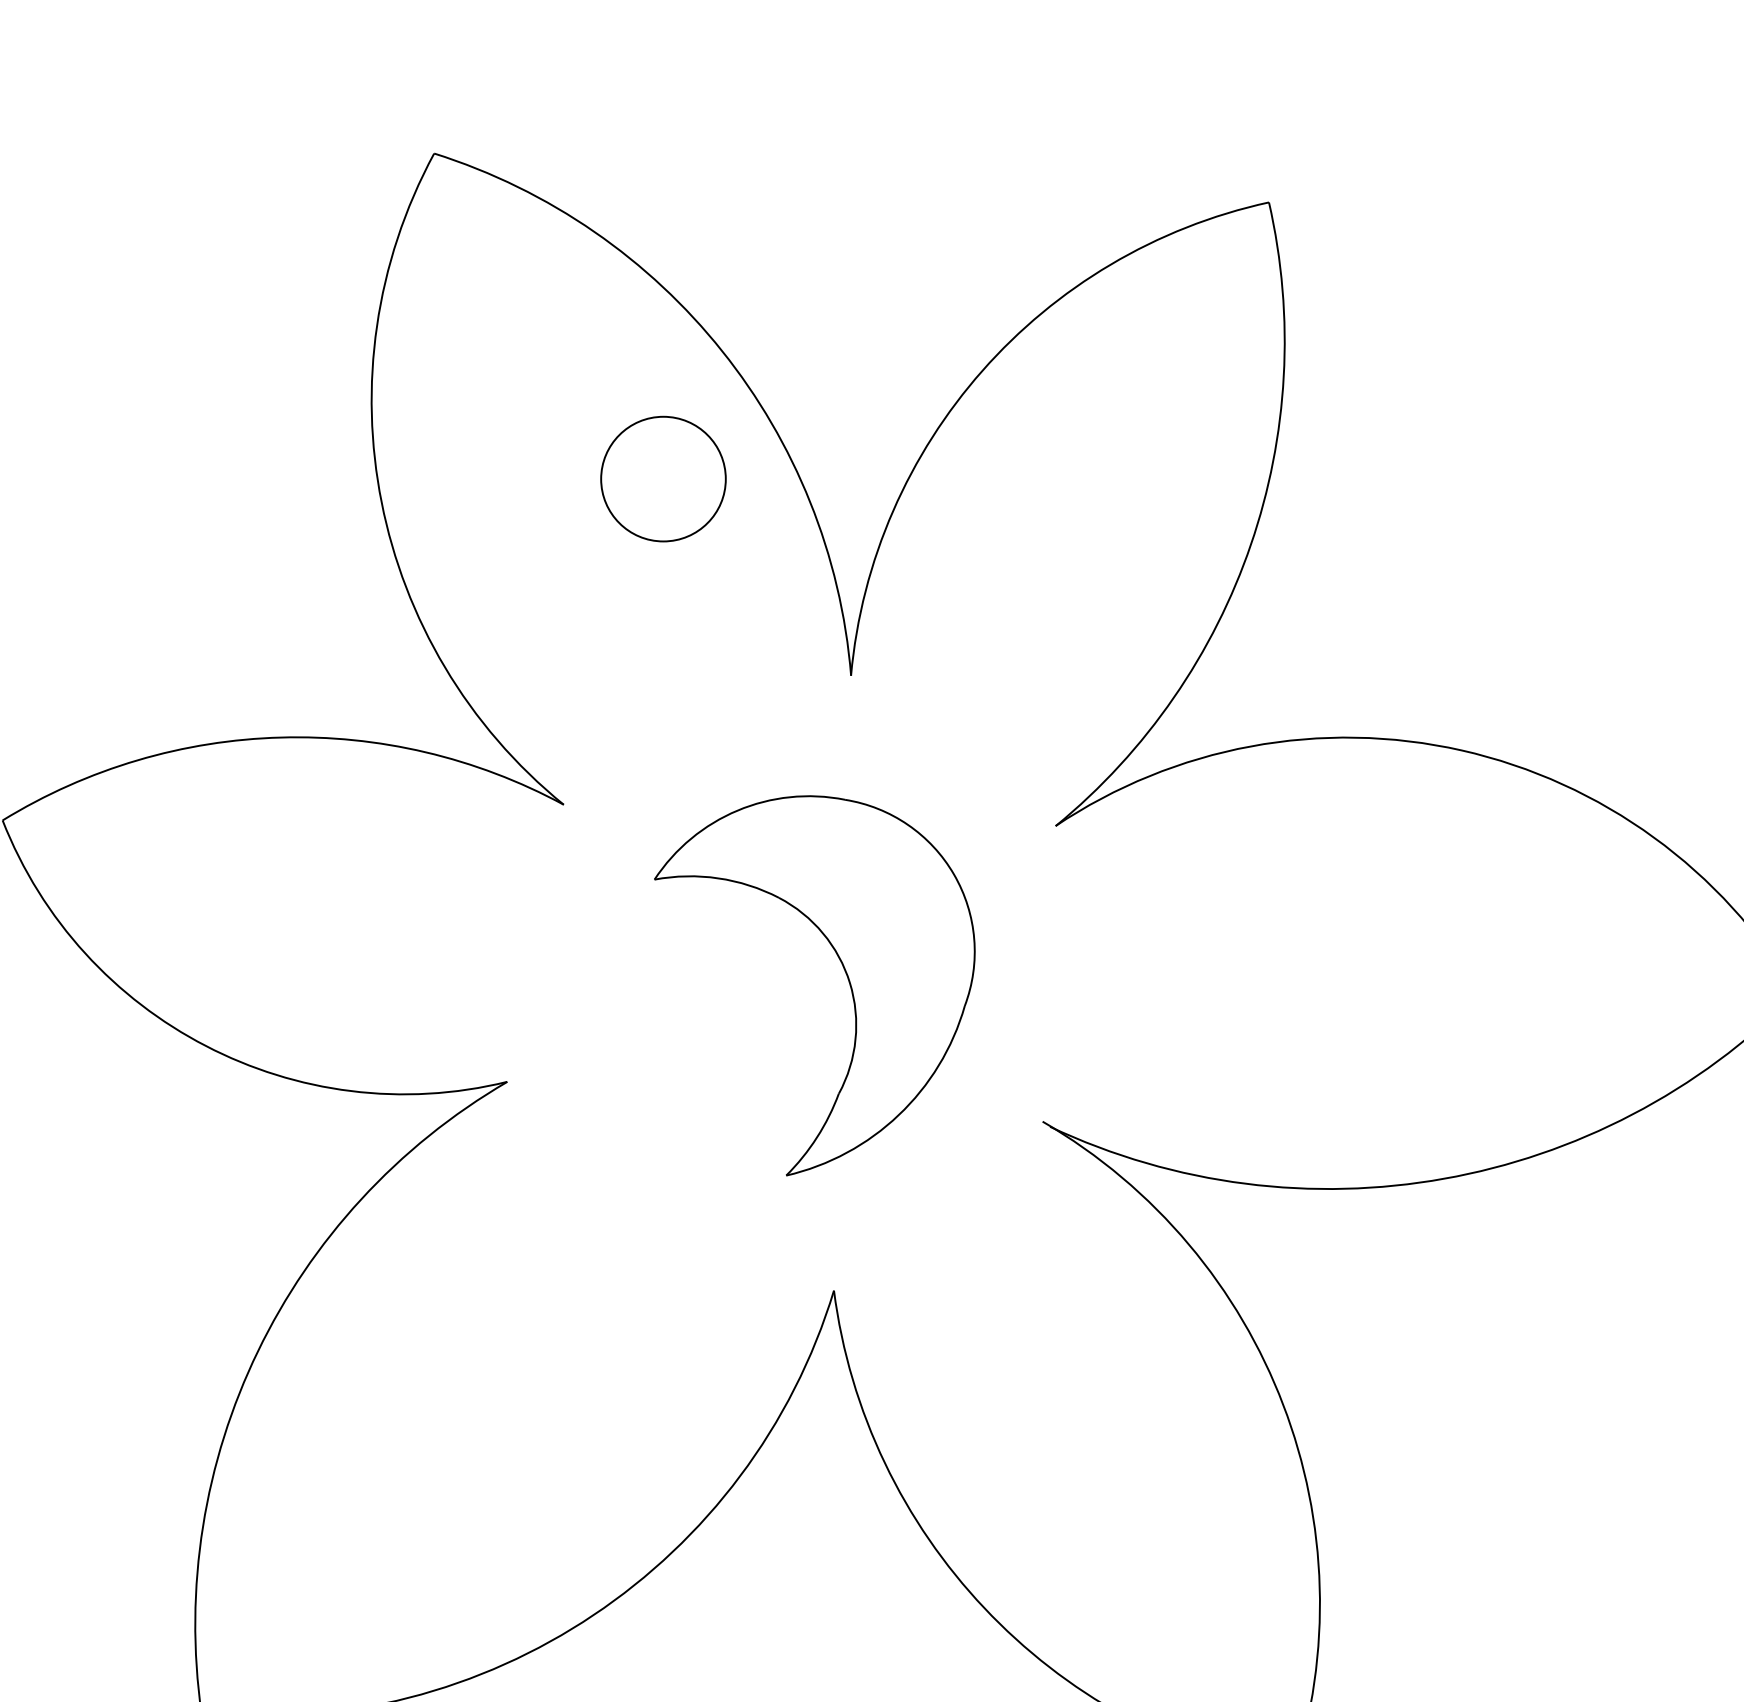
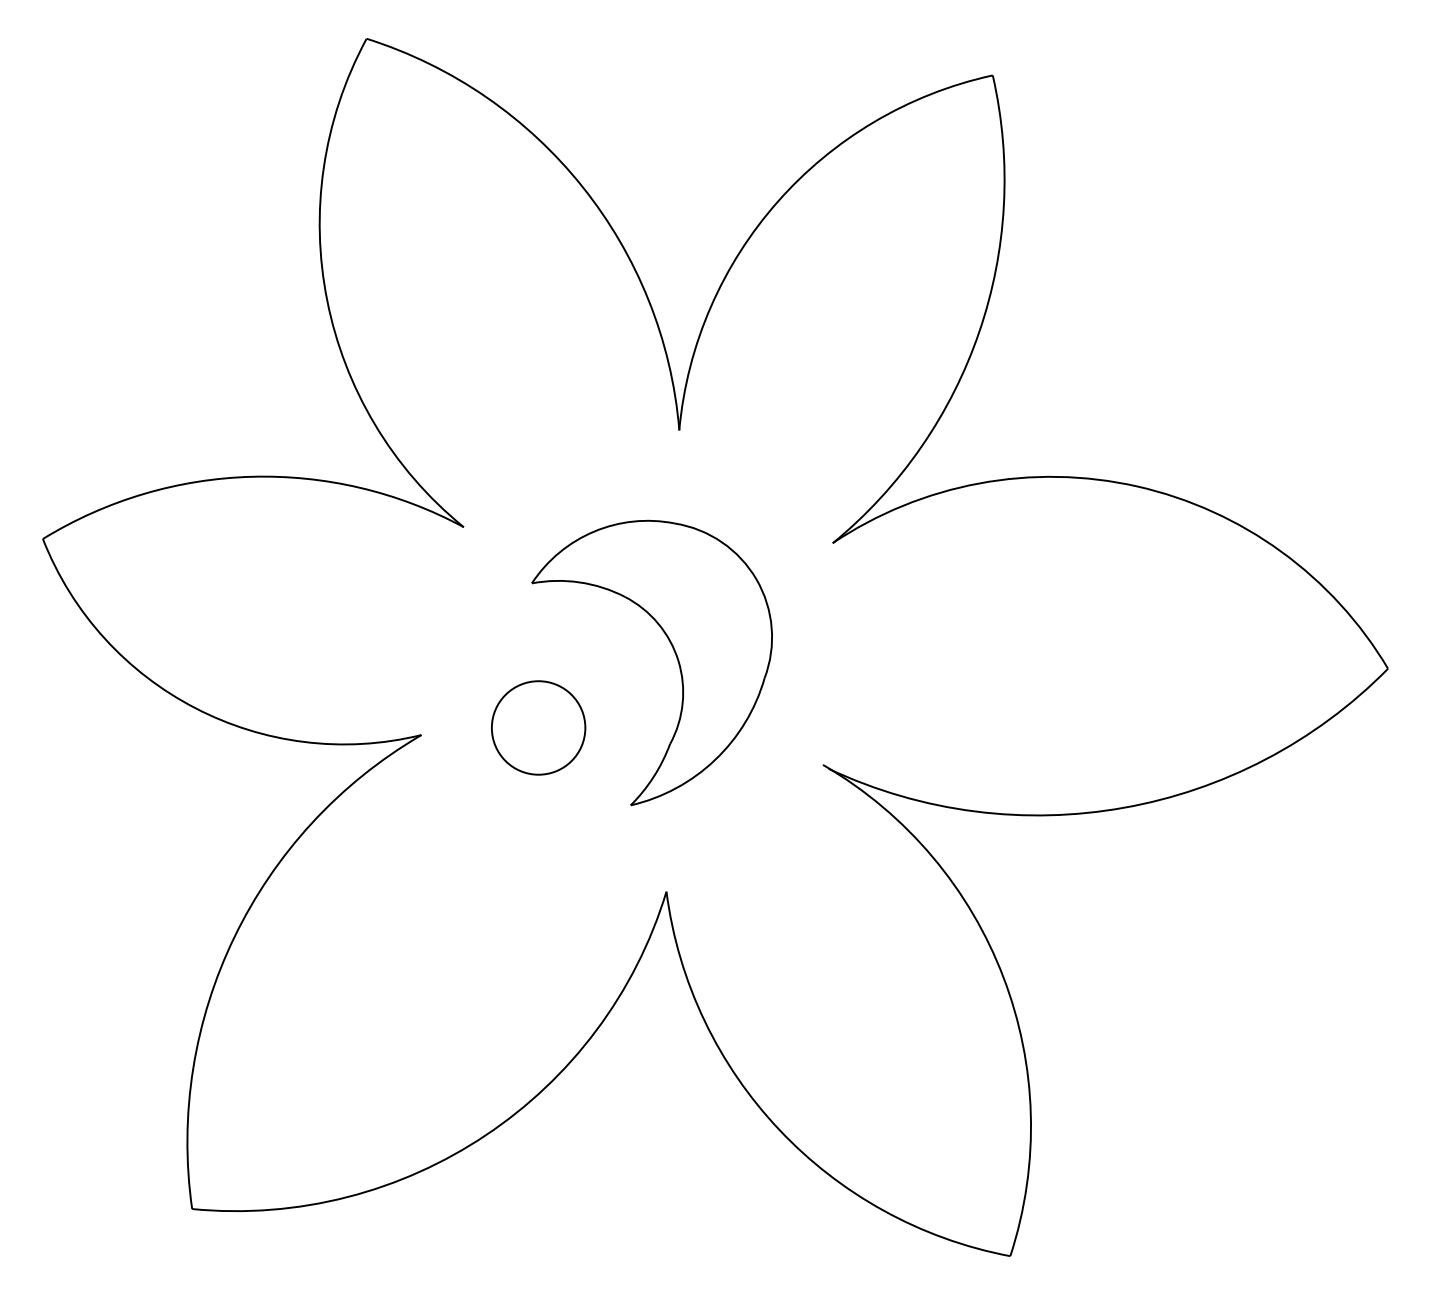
circle: (663, 478) -> (538, 727), moved

